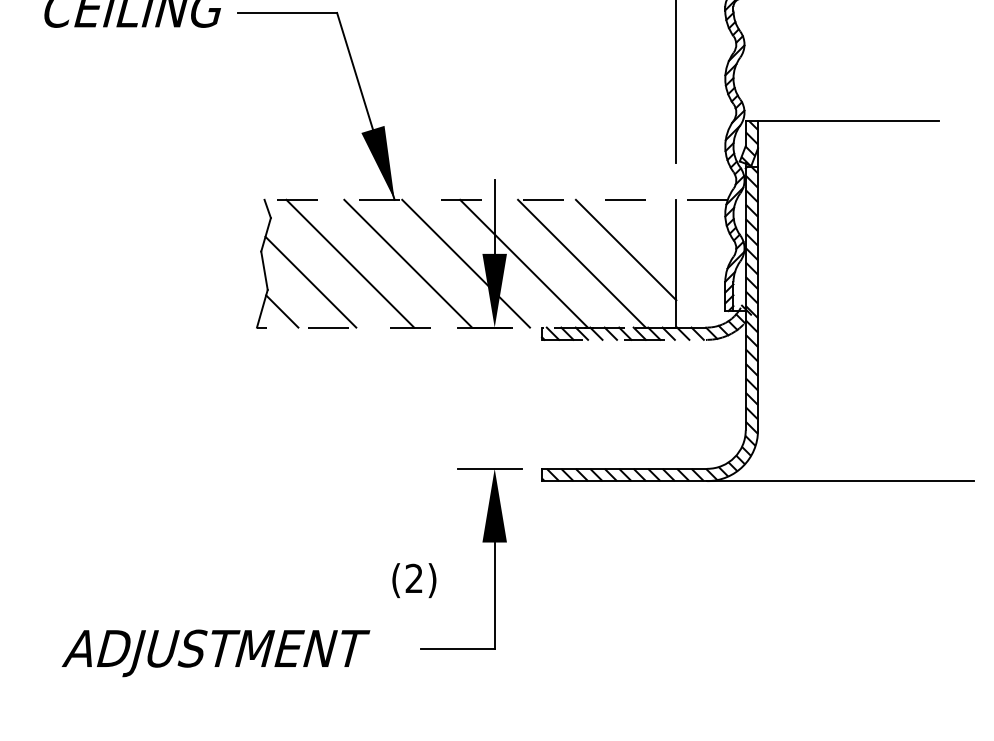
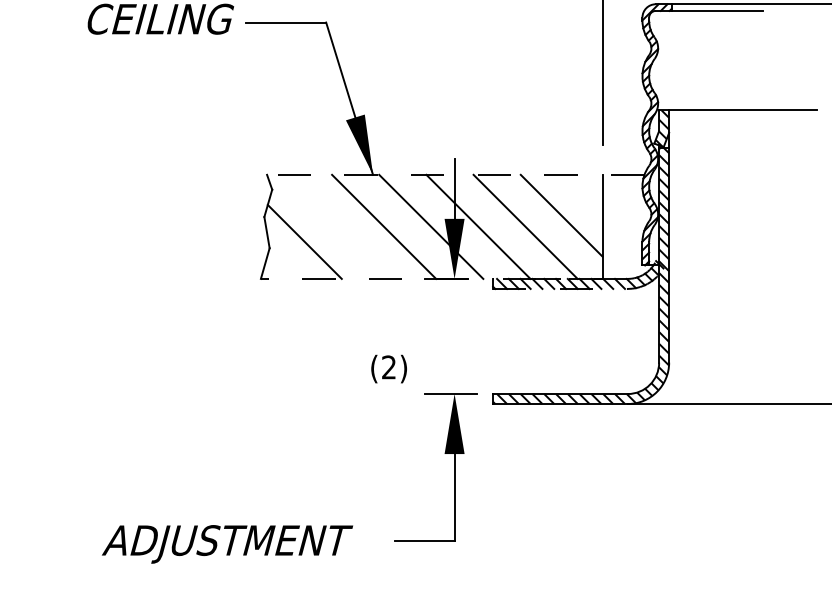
line: (349, 263) -> (336, 226), removed
line: (282, 311) -> (281, 265), removed
text: (413, 579) -> (388, 368), moved

